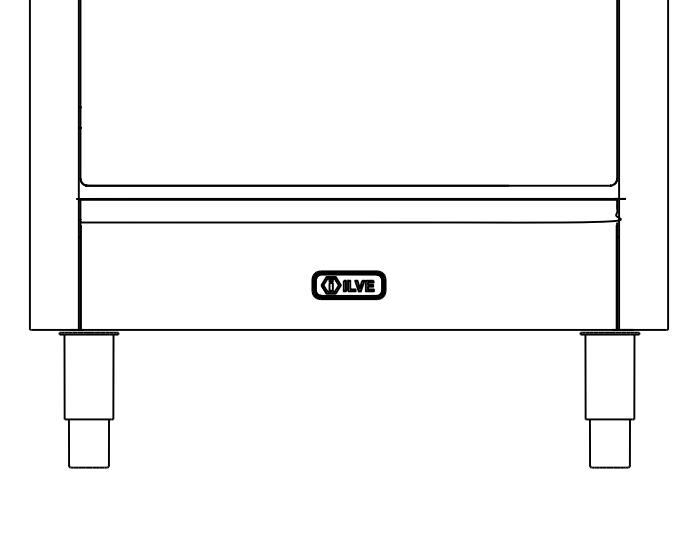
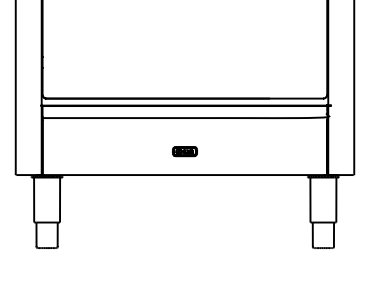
part: (348, 285) -> (184, 151), size x0.62

